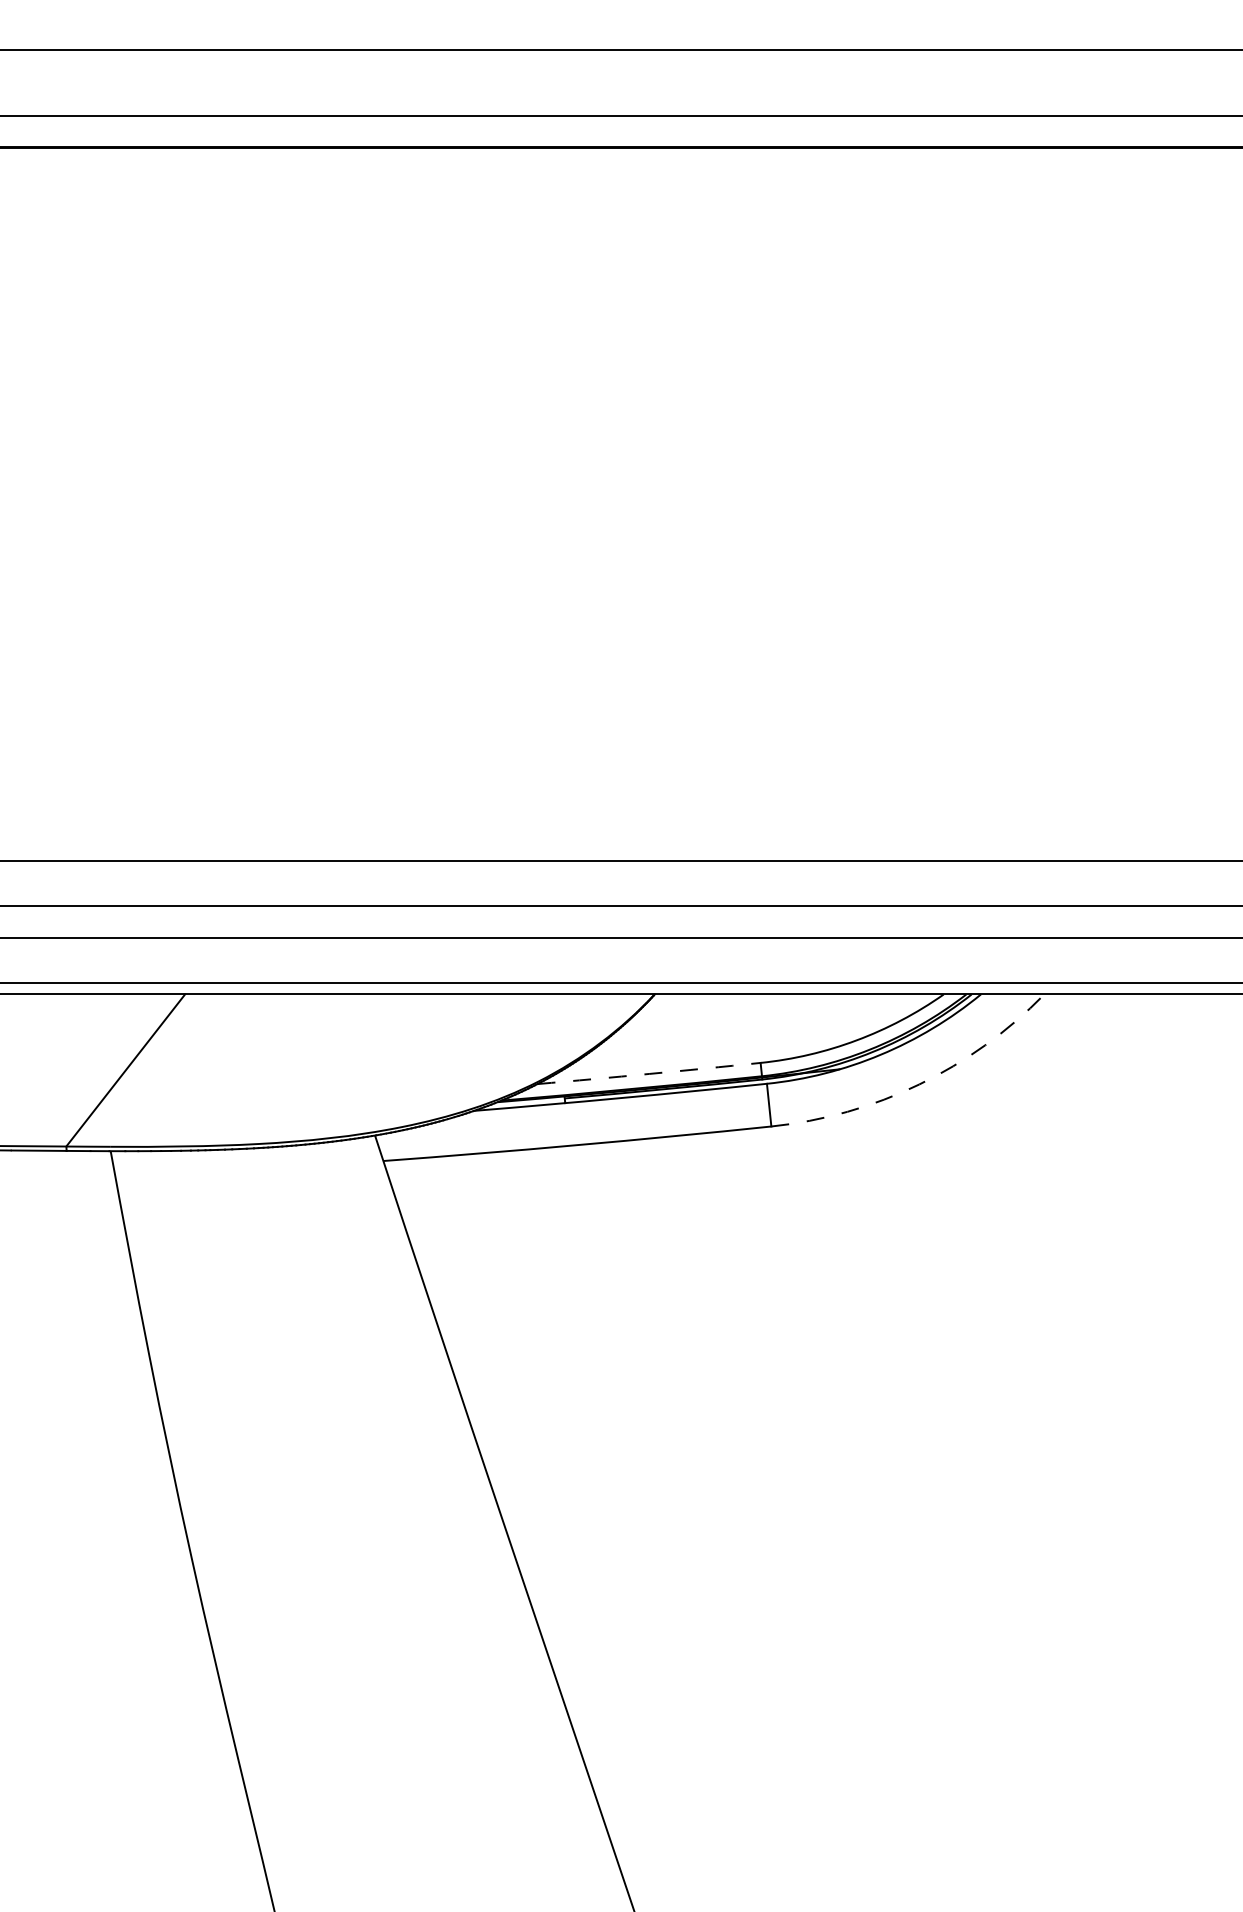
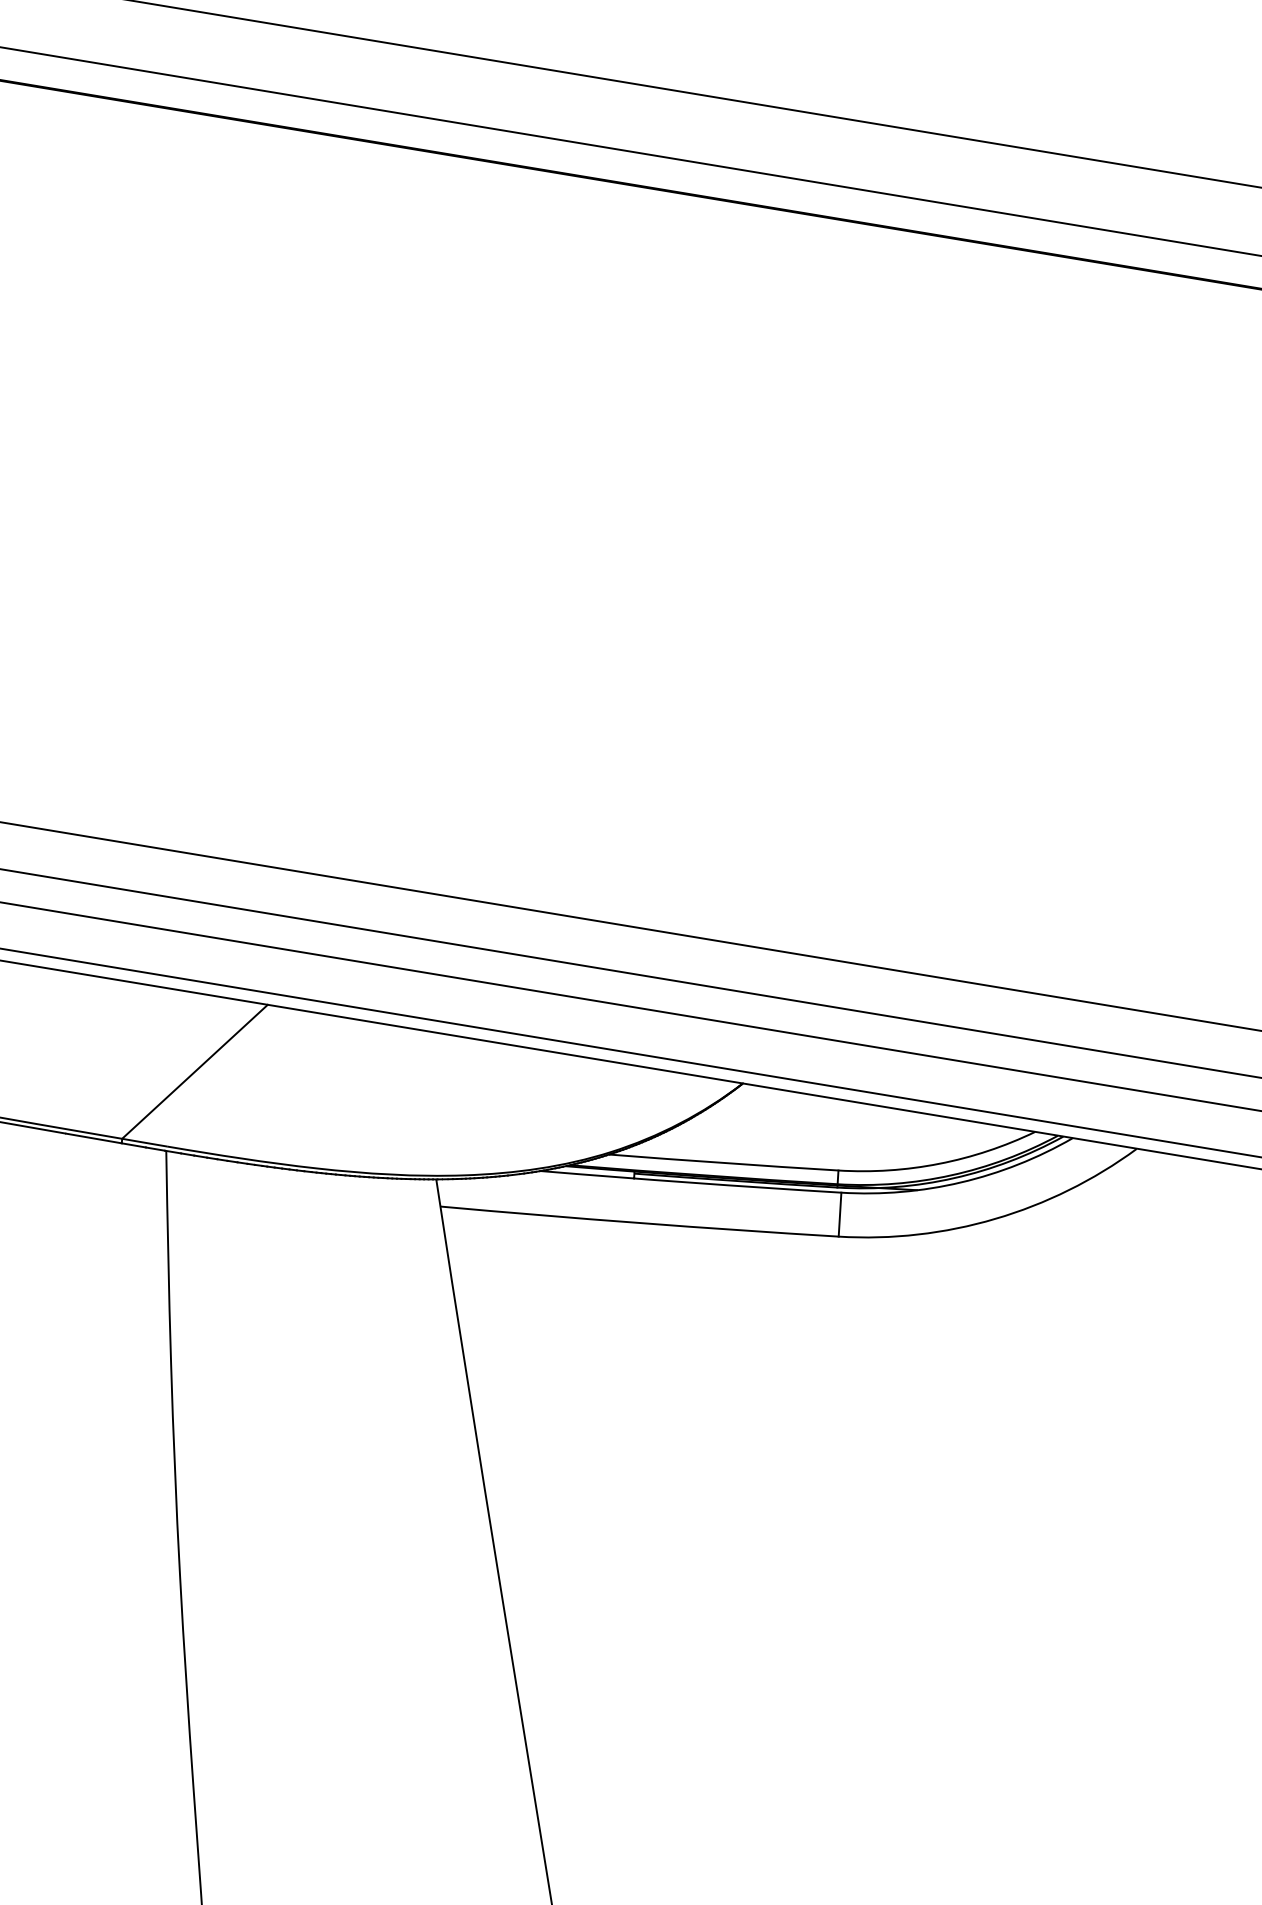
arc: (649, 1073) -> (724, 1162), dashed -> solid
arc: (919, 1084) -> (995, 1218), dashed -> solid

